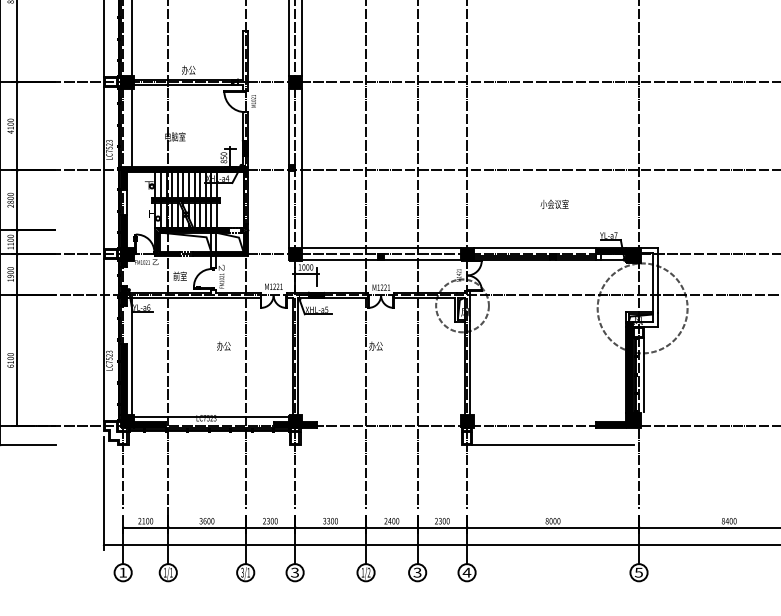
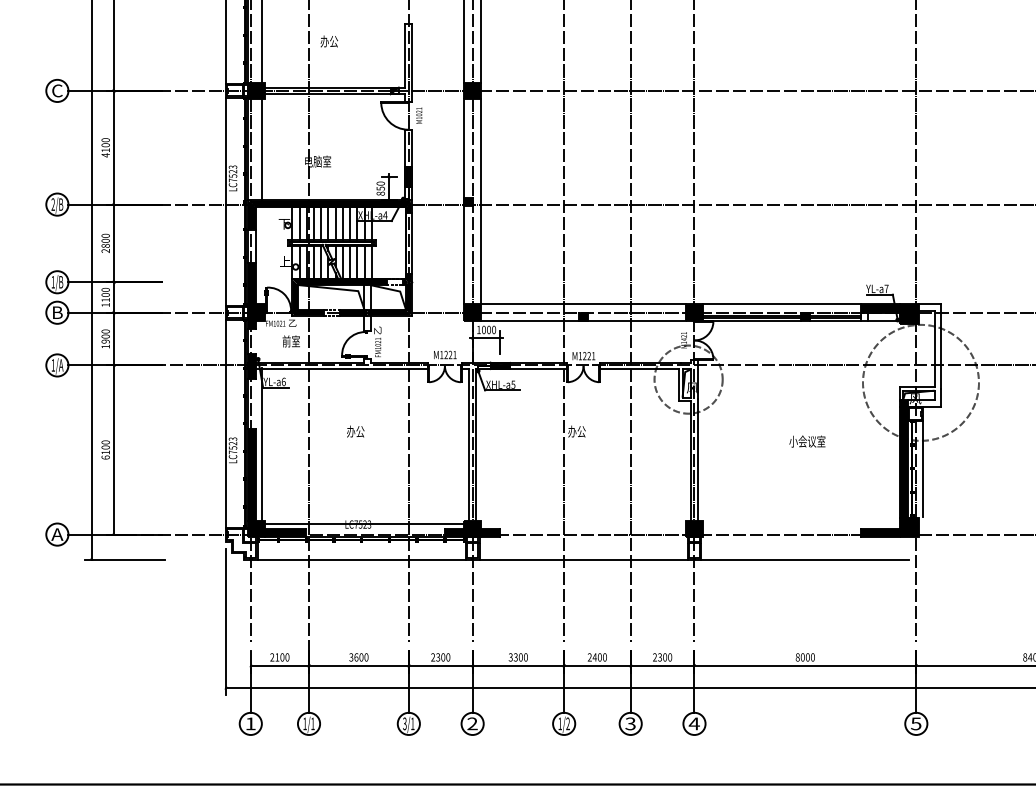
text: (188, 70) -> (328, 41), moved
text: (554, 204) -> (807, 441), moved
text: (179, 276) -> (290, 341), moved
text: (223, 346) -> (355, 431), moved
line: (208, 445) -> (361, 559), added
line: (381, 445) -> (583, 559), added
text: (295, 573) -> (472, 724), 3 -> 2

